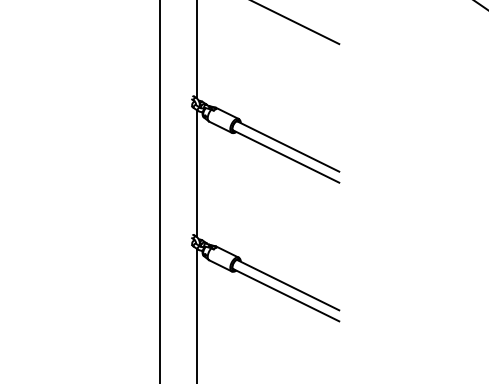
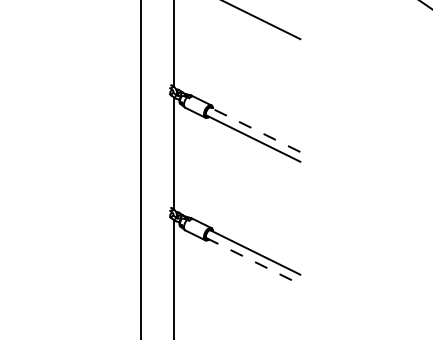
line: (287, 146) -> (254, 129), solid -> dashed
line: (286, 295) -> (253, 261), solid -> dashed

